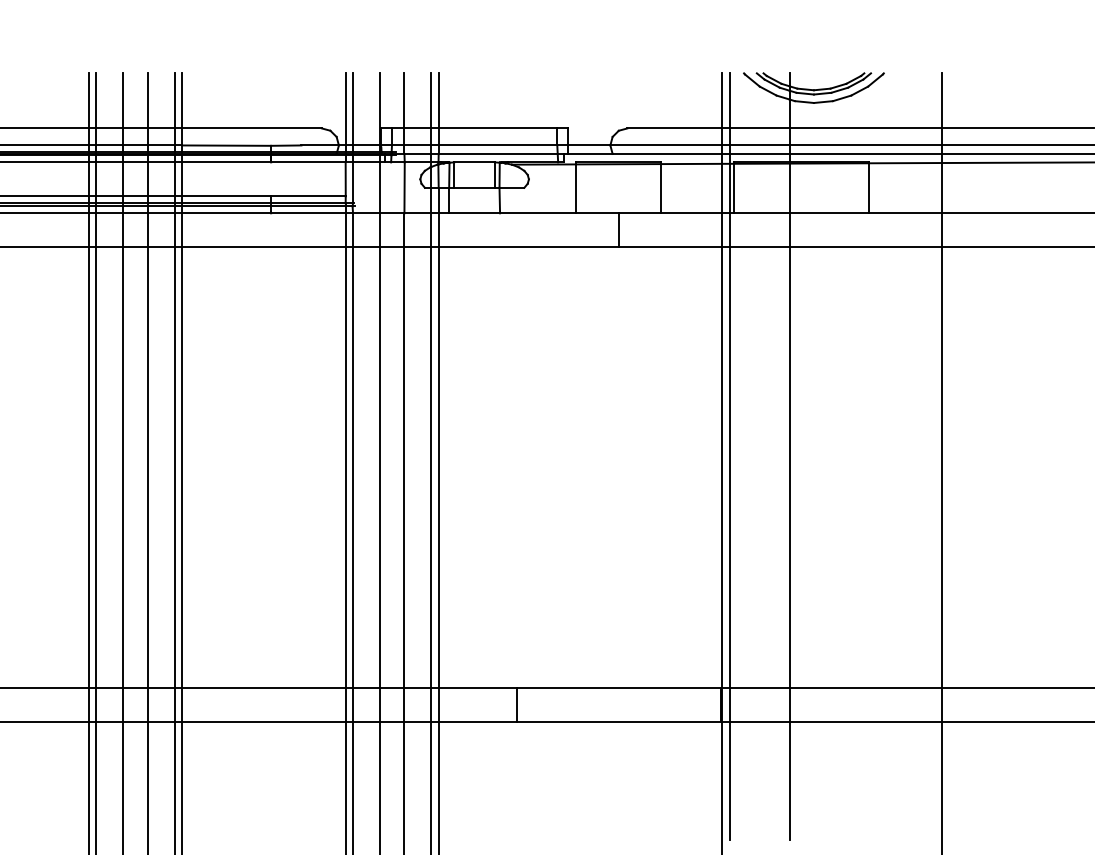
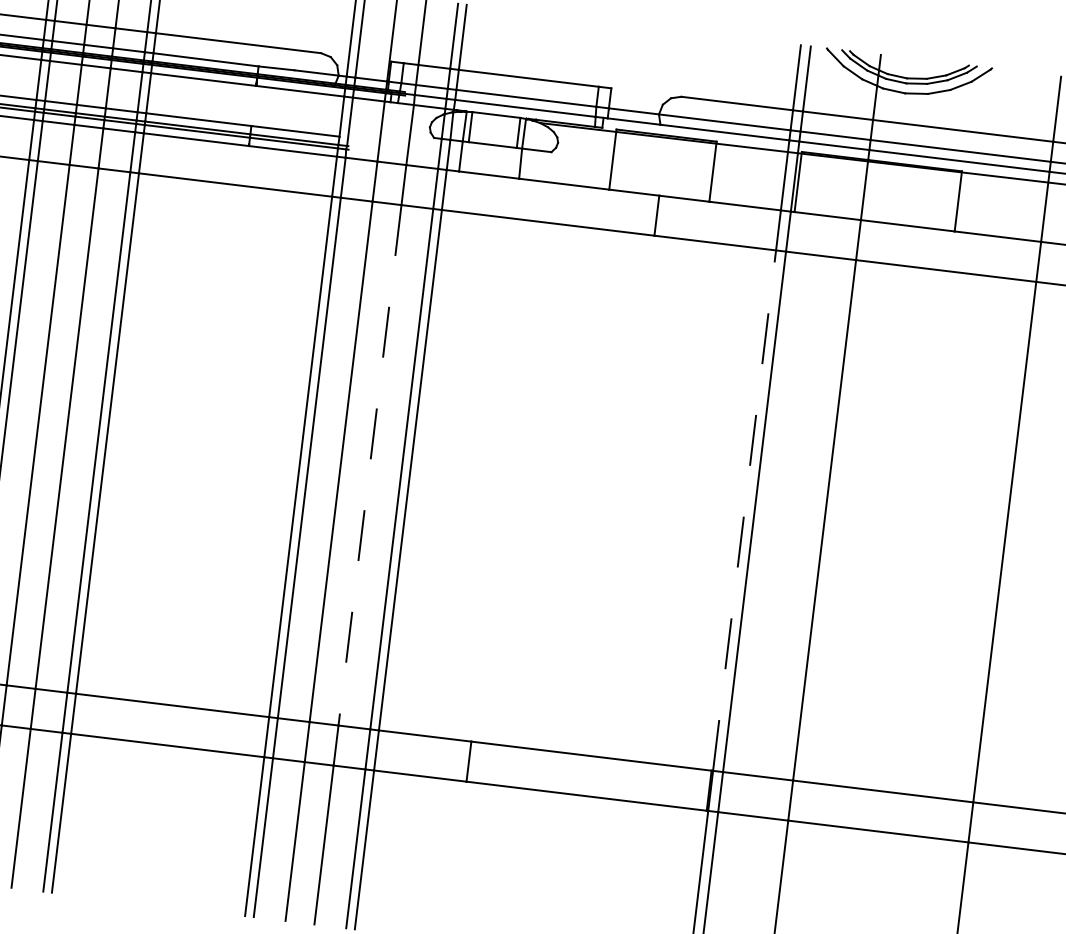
line: (404, 467) -> (370, 465), solid -> dashed
line: (721, 467) -> (744, 510), solid -> dashed

